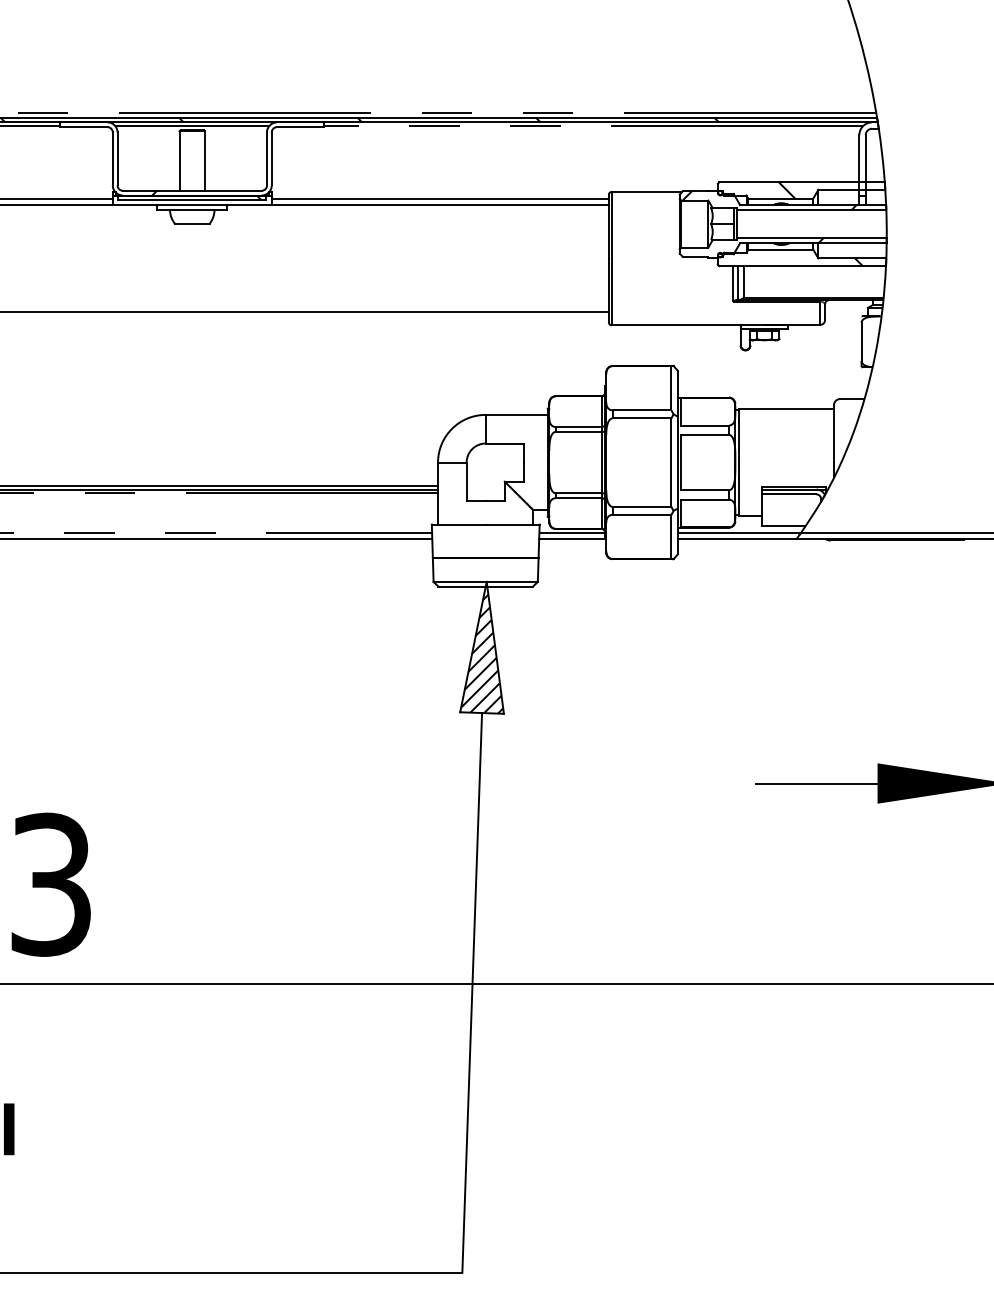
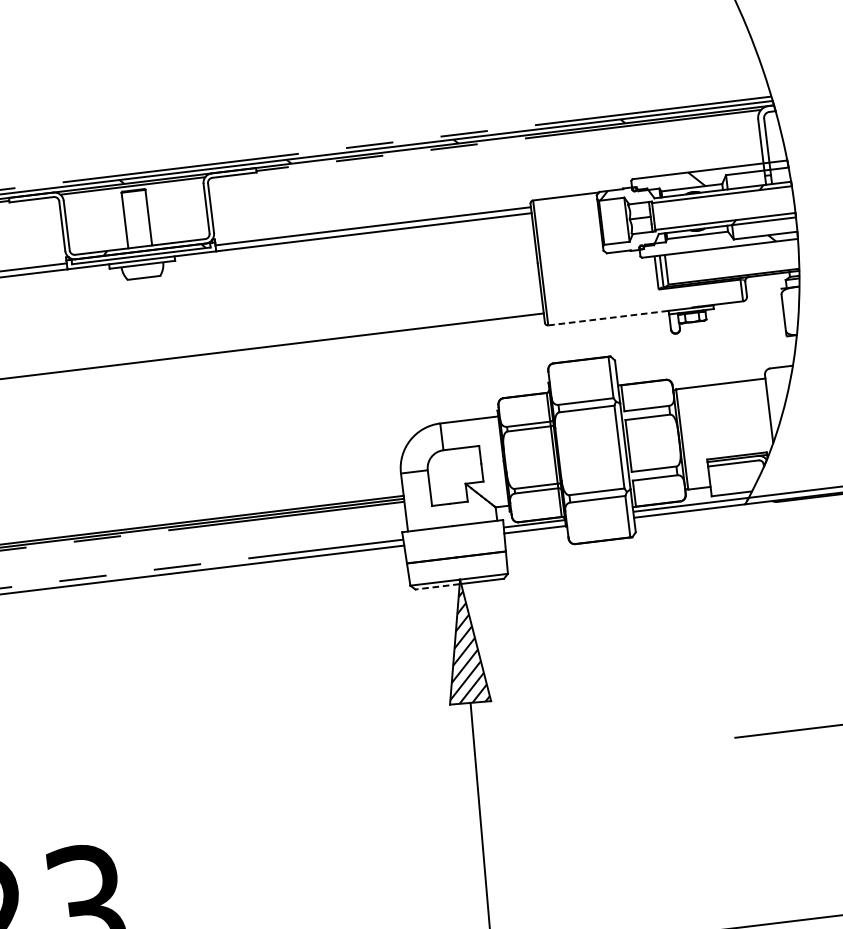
line: (676, 325) -> (608, 318), solid -> dashed
line: (462, 586) -> (437, 586), solid -> dashed

